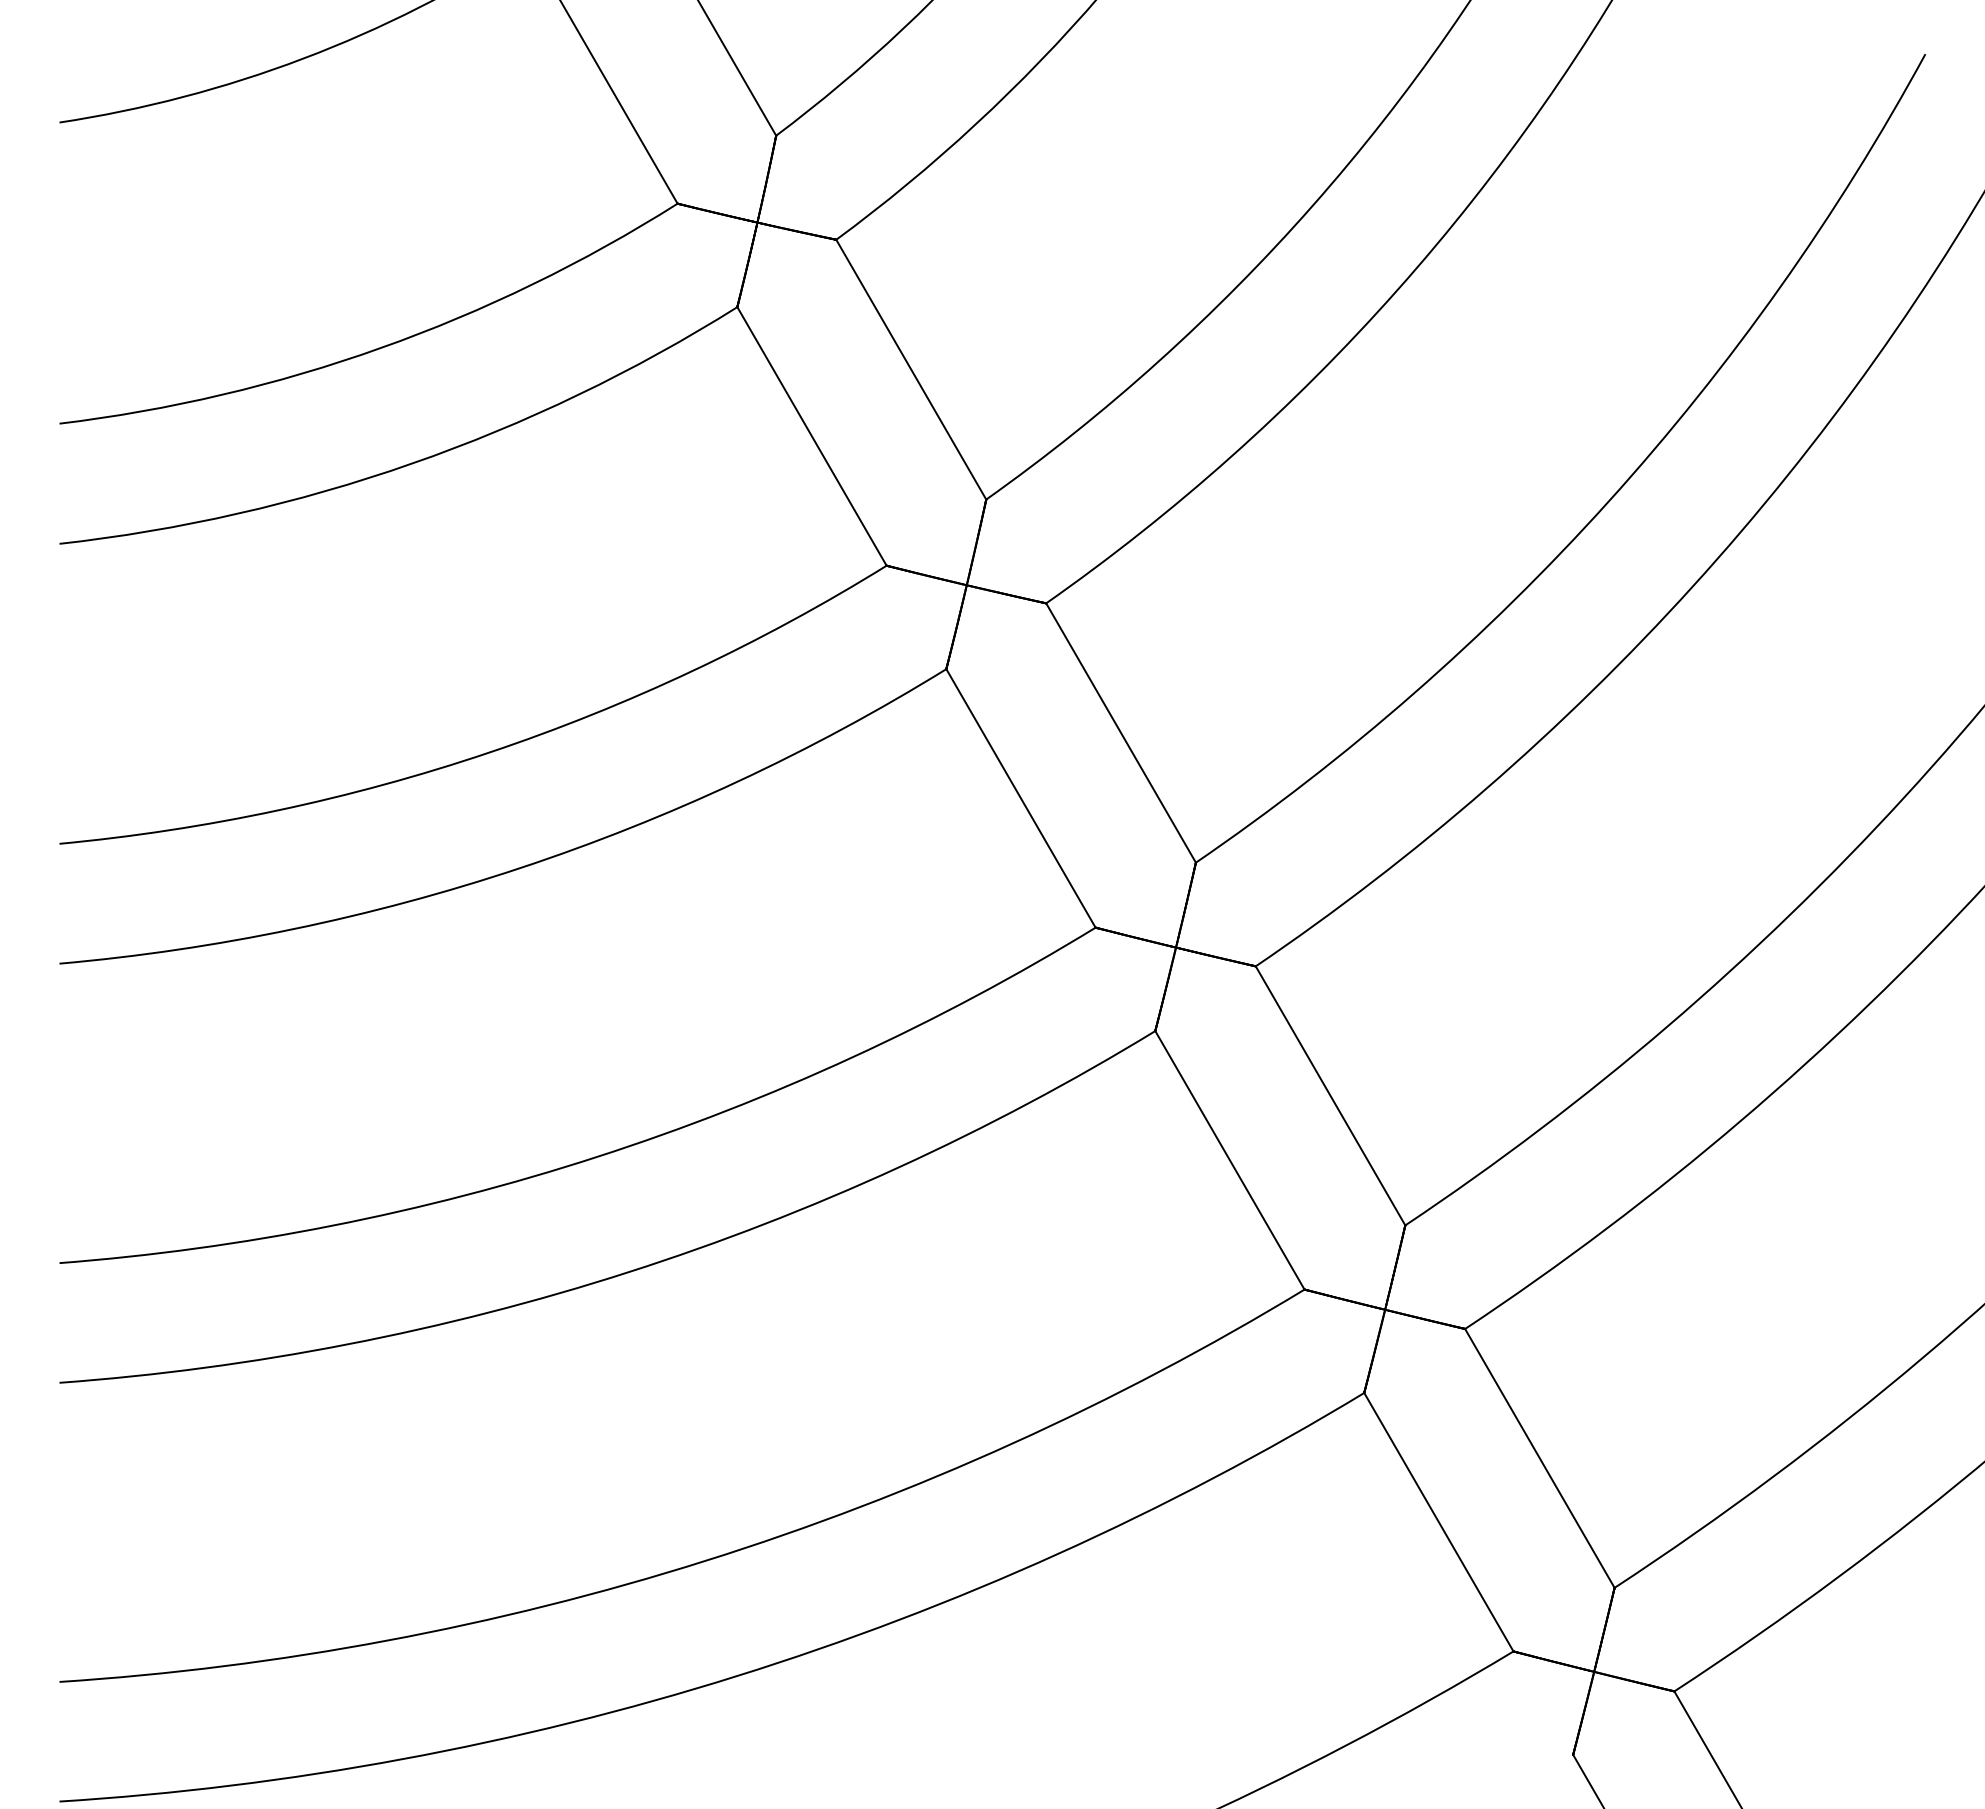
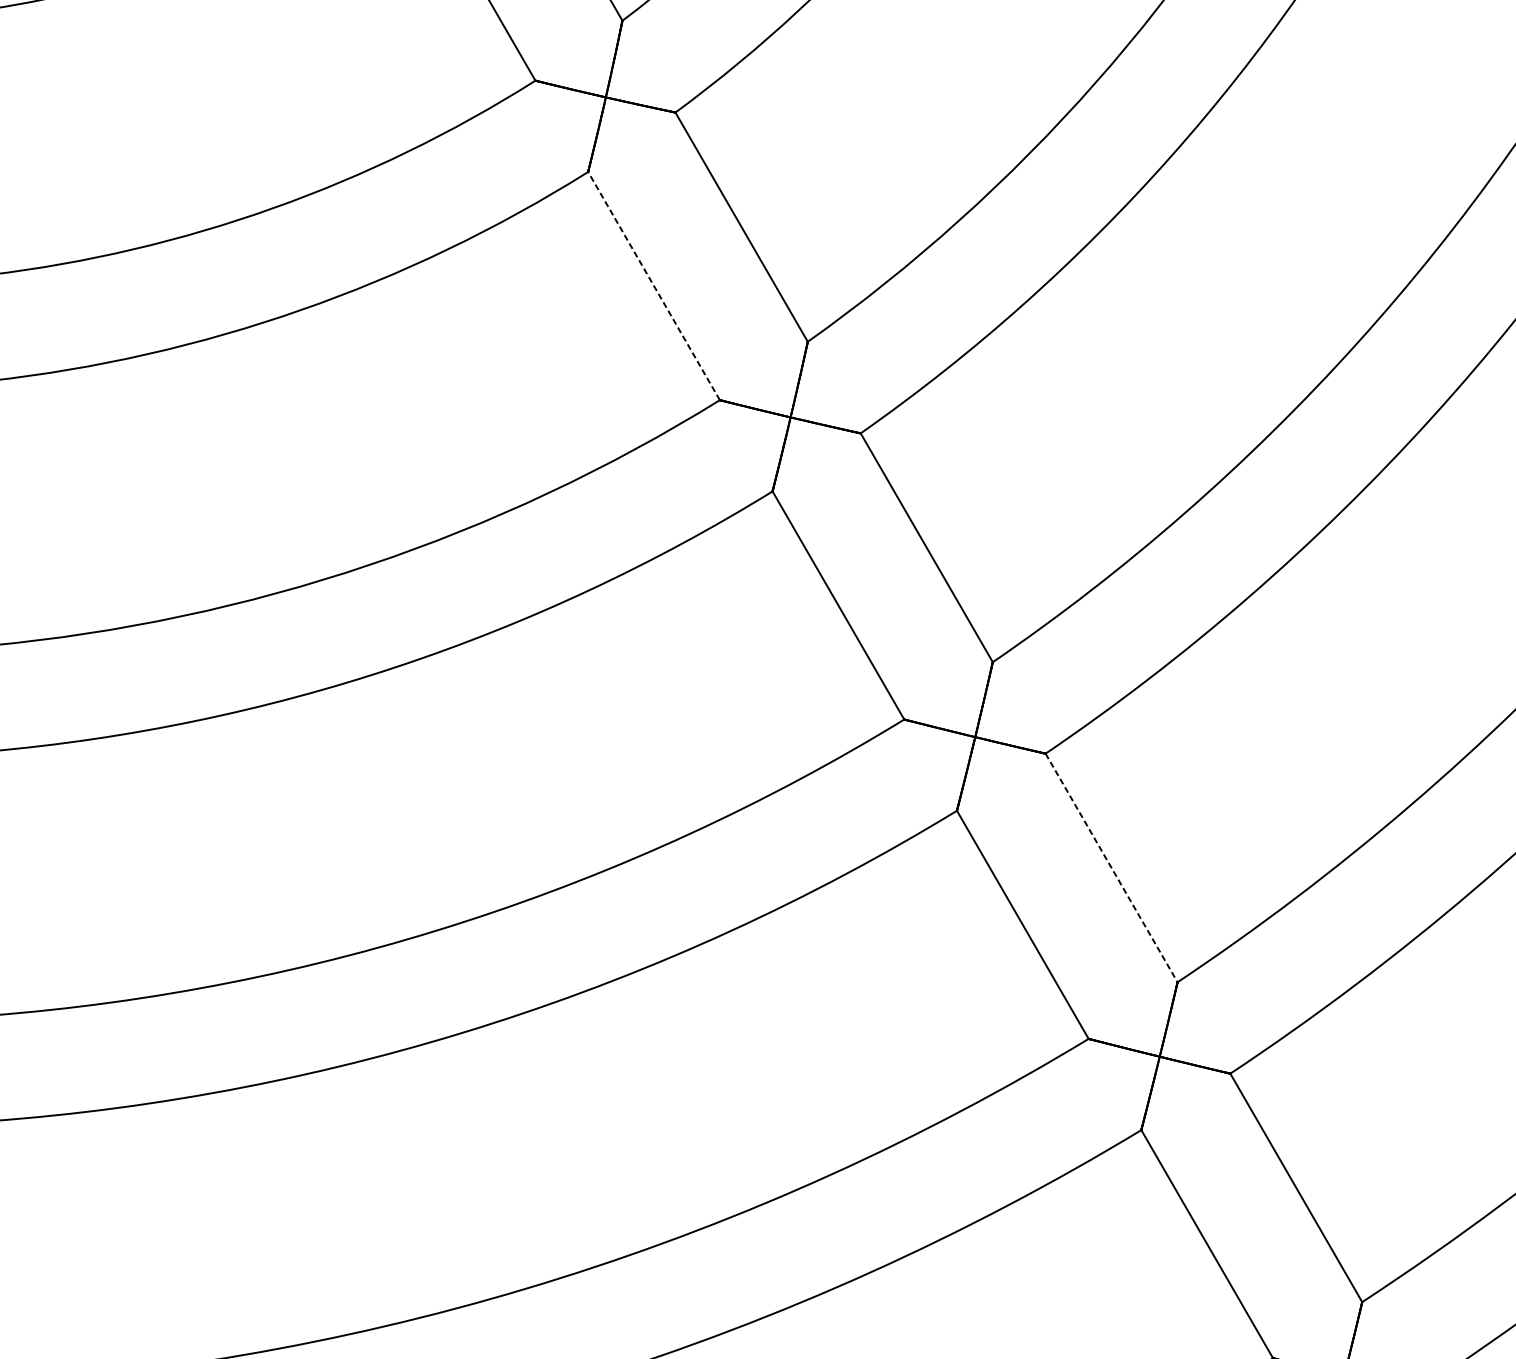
line: (811, 436) -> (653, 286), solid -> dashed
line: (1330, 1095) -> (1111, 867), solid -> dashed

